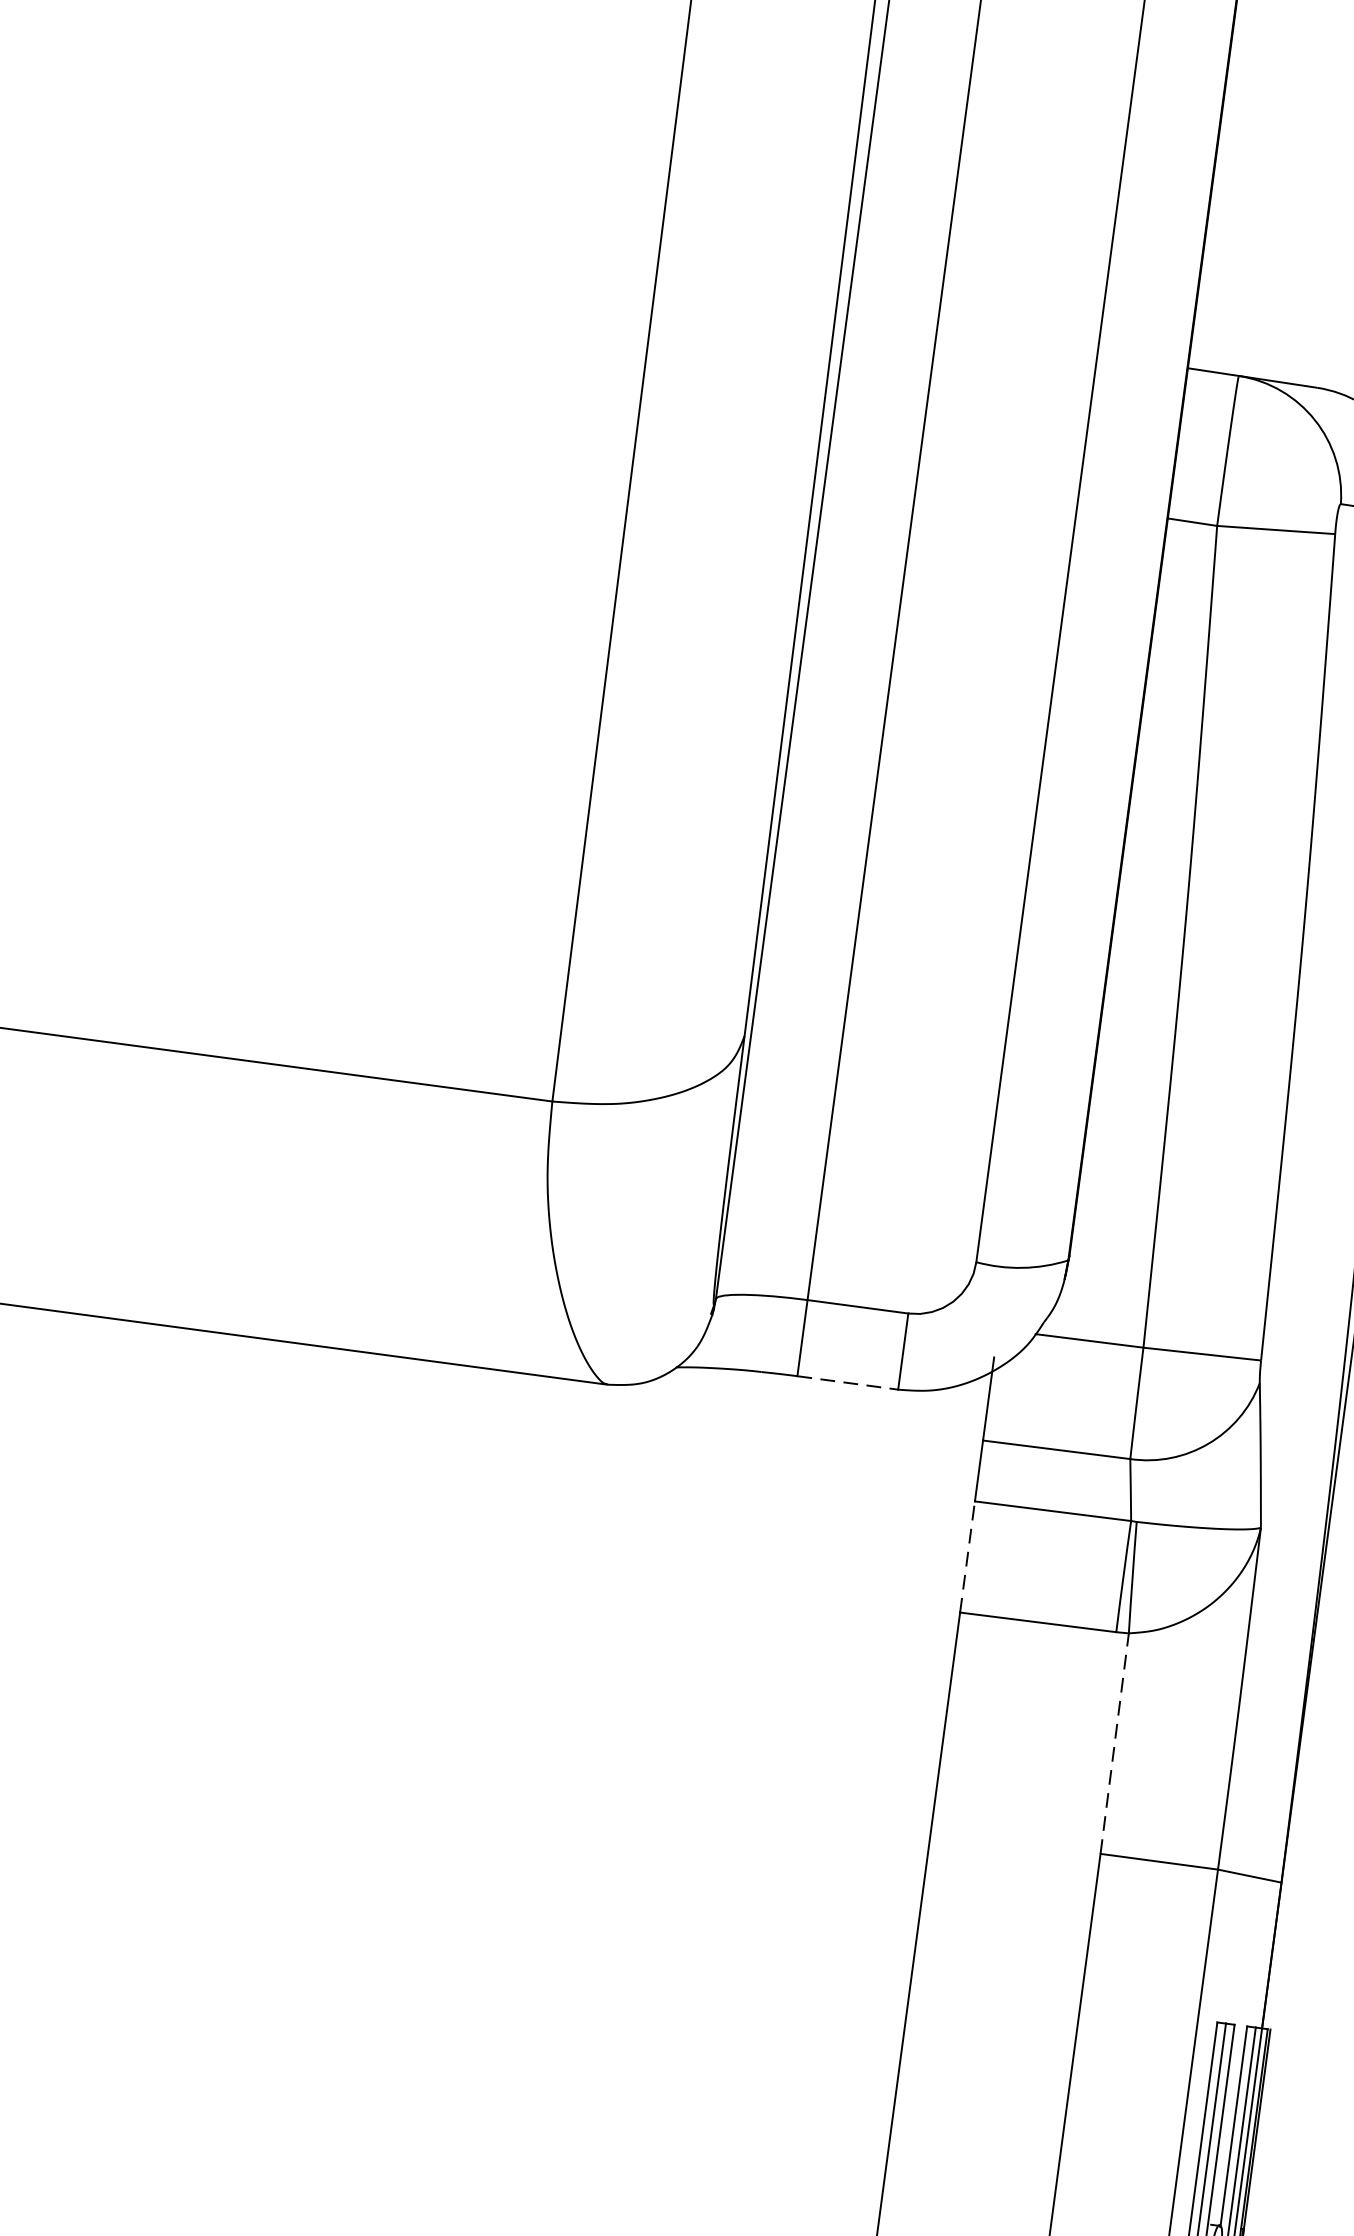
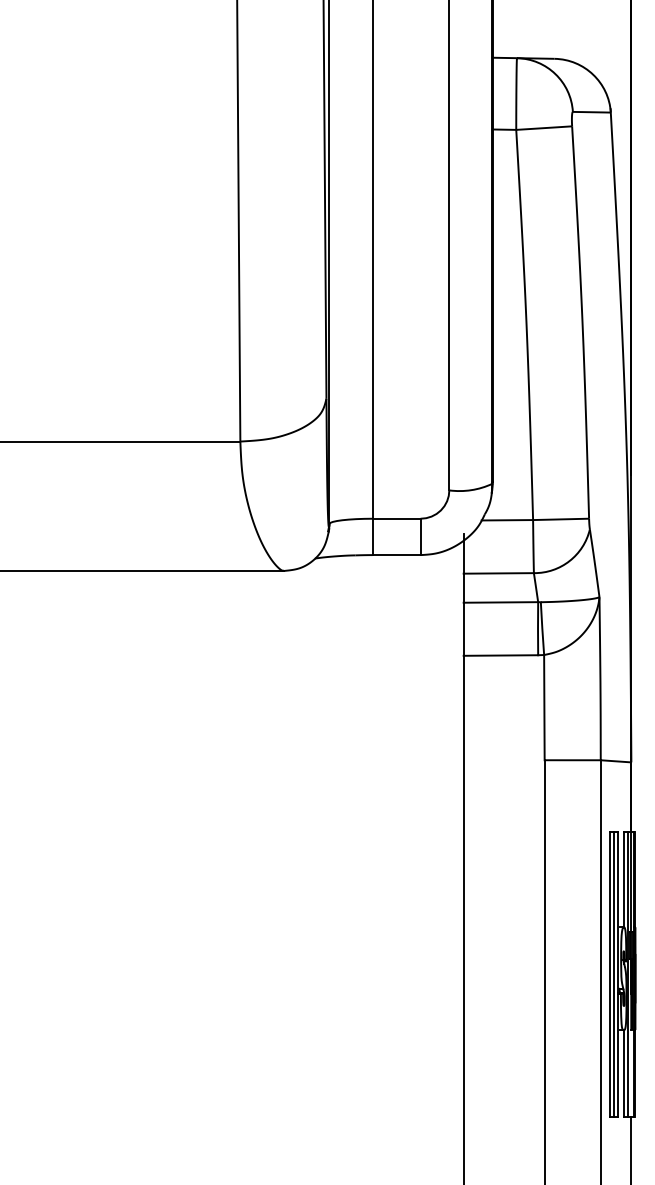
line: (849, 1384) -> (397, 555), dashed -> solid
line: (967, 1557) -> (463, 629), dashed -> solid
line: (1114, 1743) -> (544, 707), dashed -> solid

